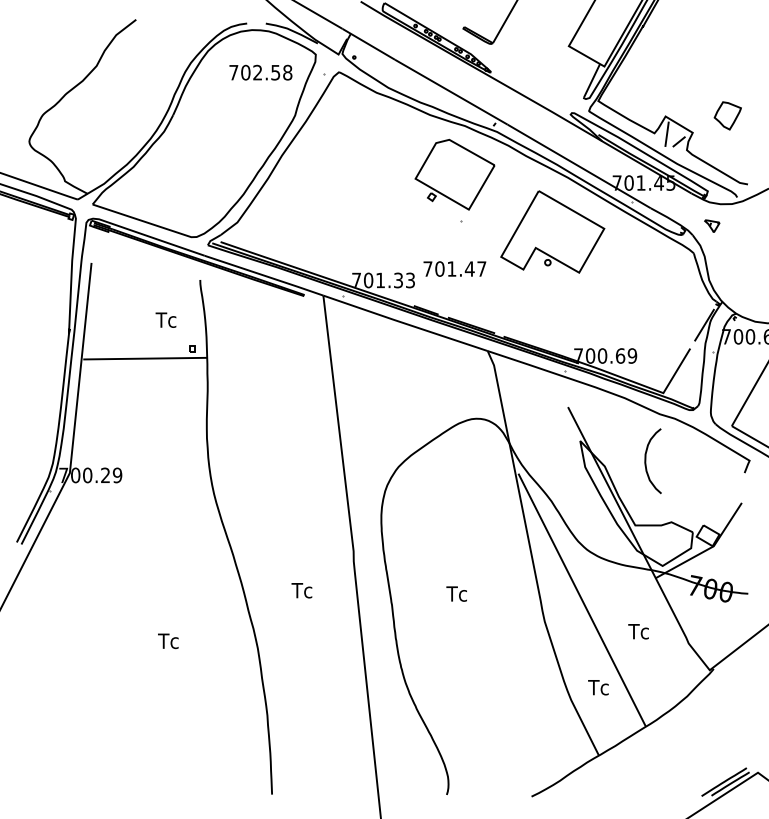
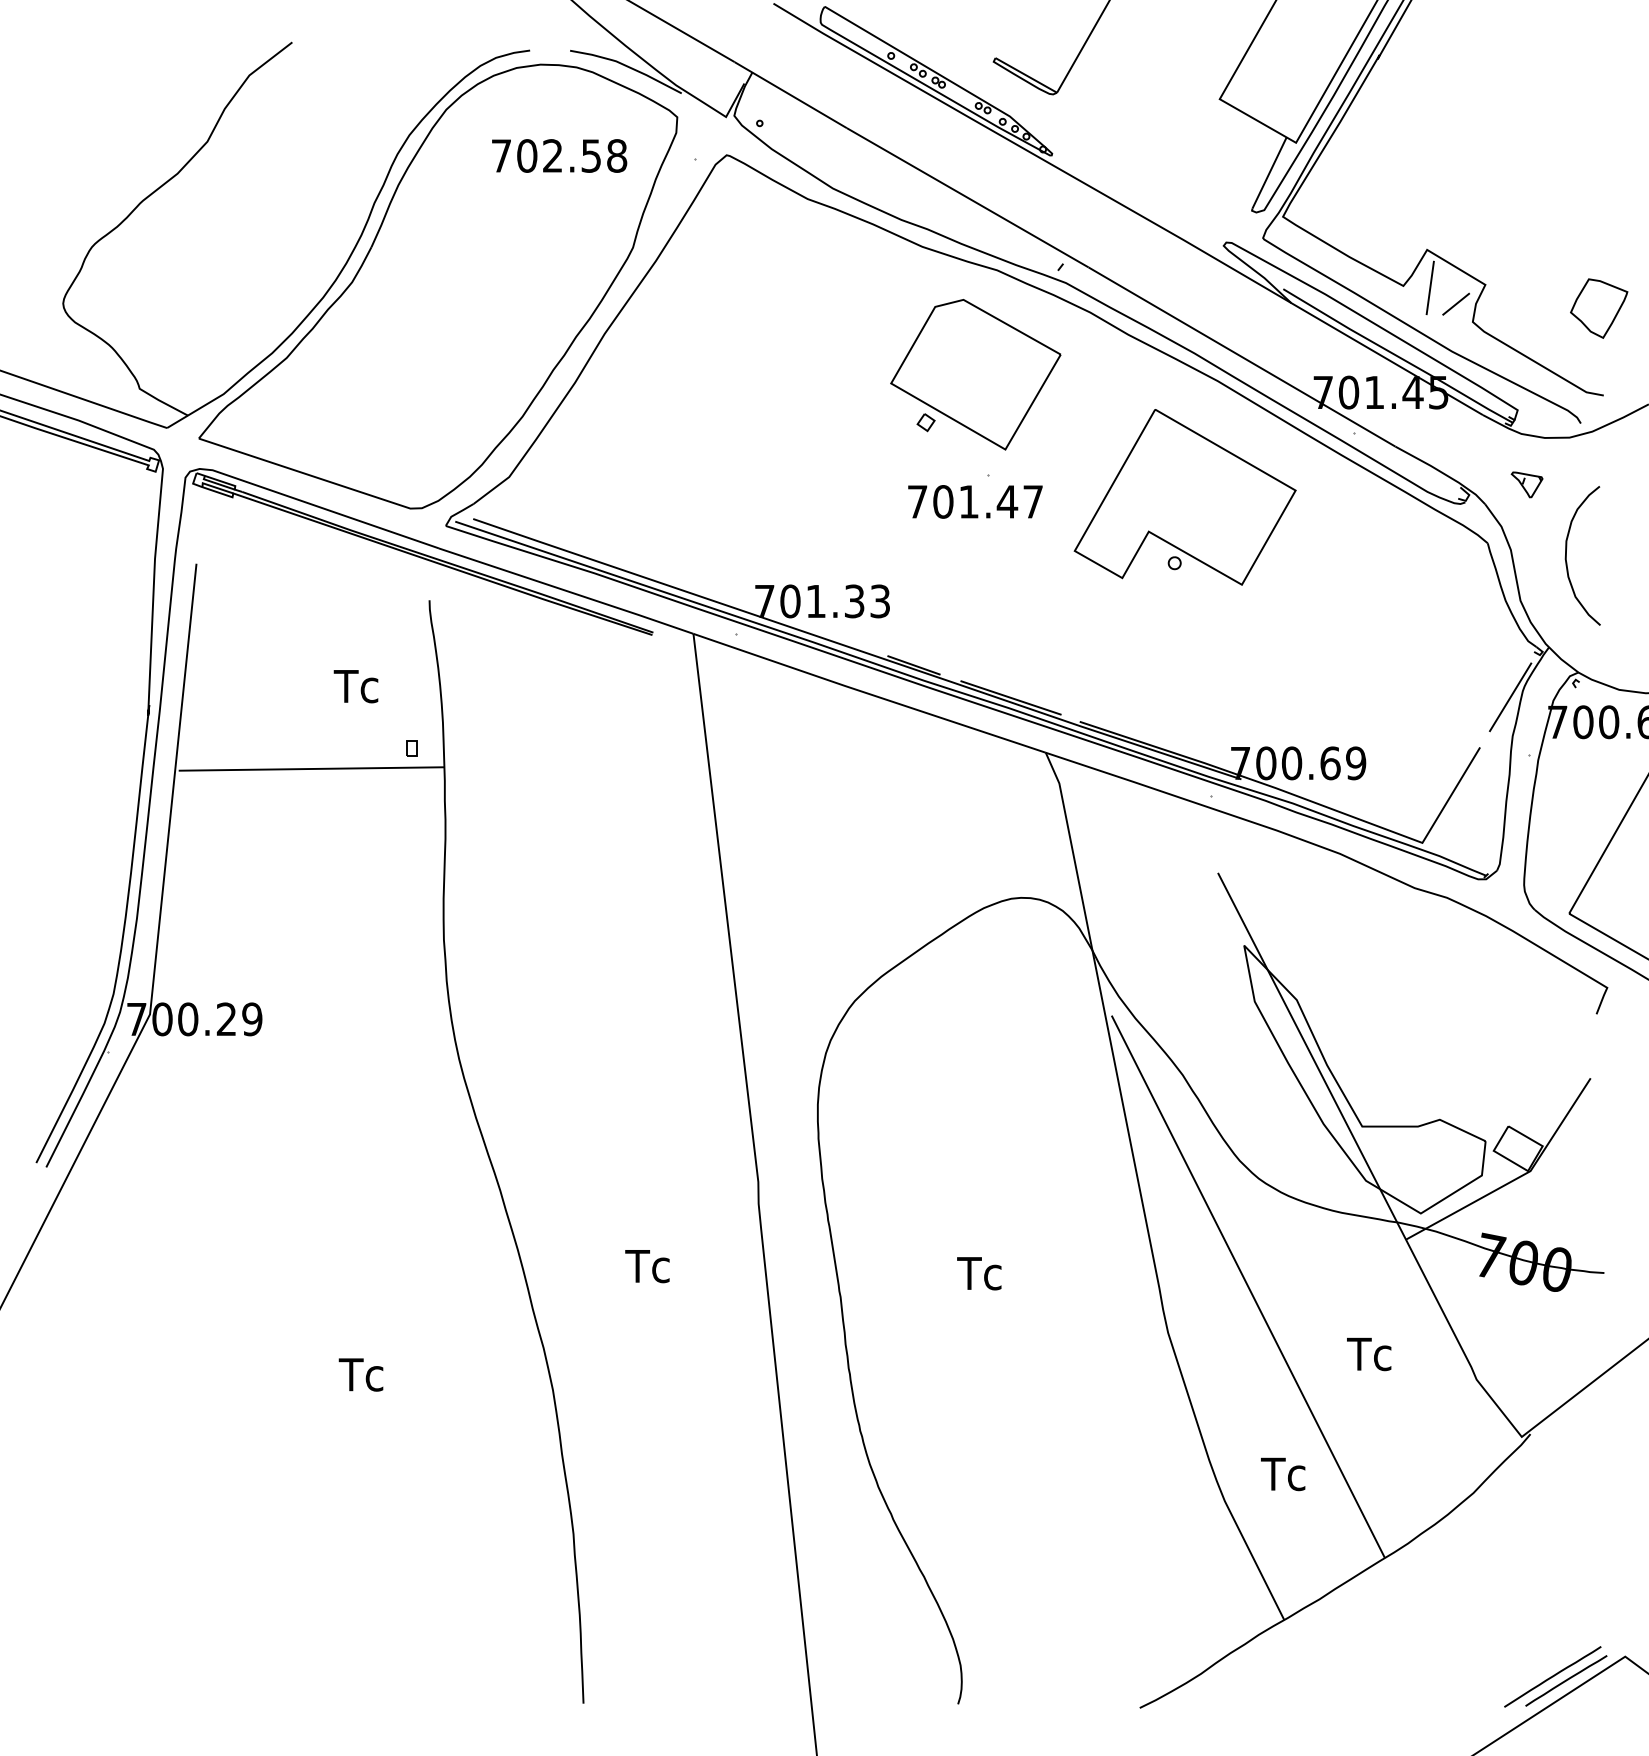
part: (727, 115) -> (1598, 307), moved
text: (454, 268) -> (974, 500), moved
curve: (646, 461) -> (1568, 556), moved

